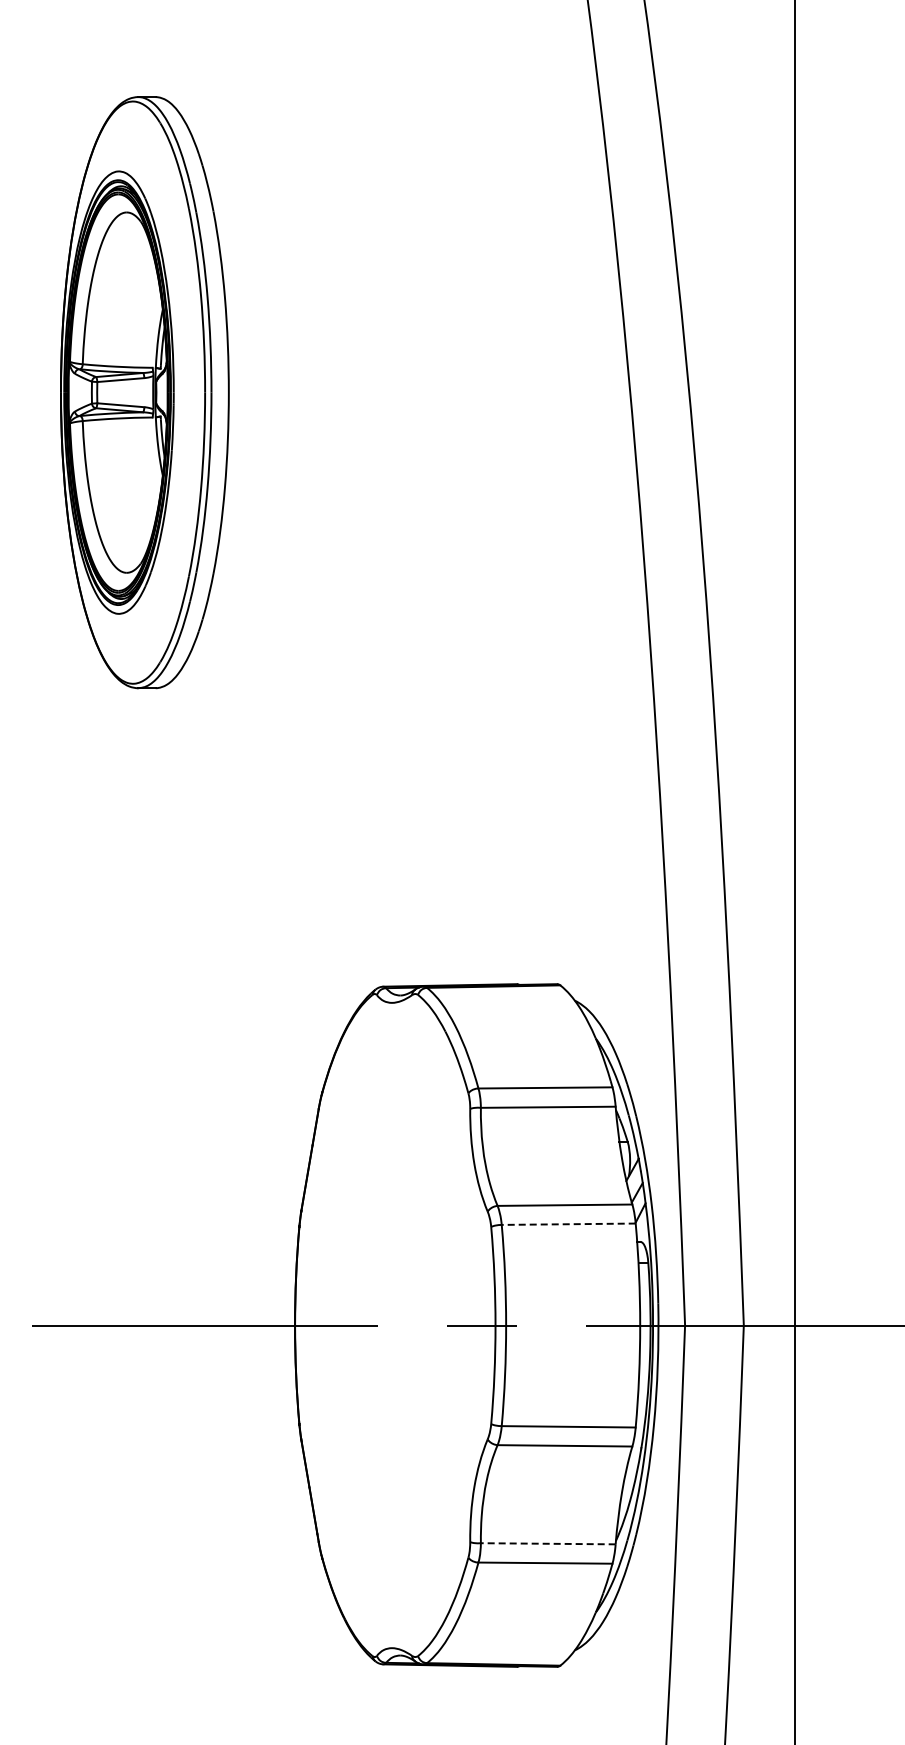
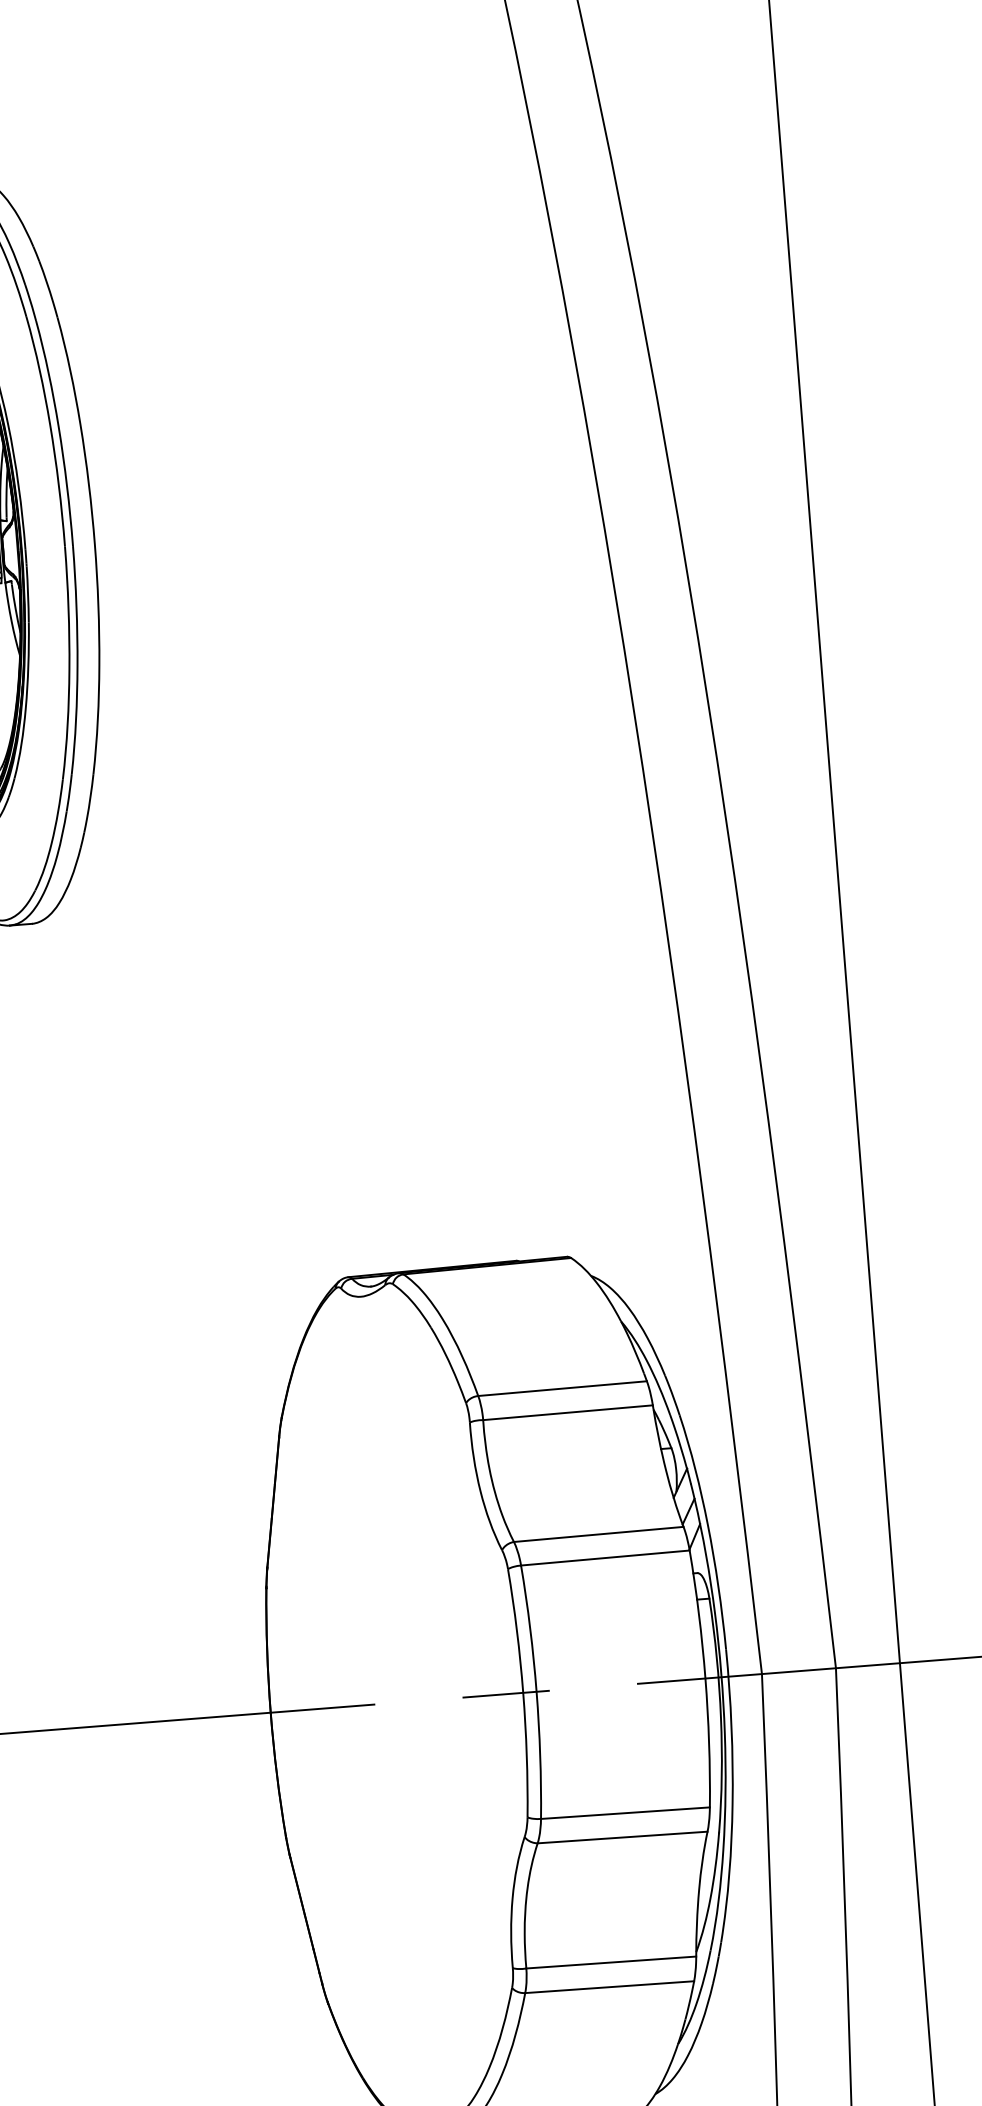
line: (568, 1224) -> (605, 1558), dashed -> solid
line: (547, 1543) -> (610, 1962), dashed -> solid

